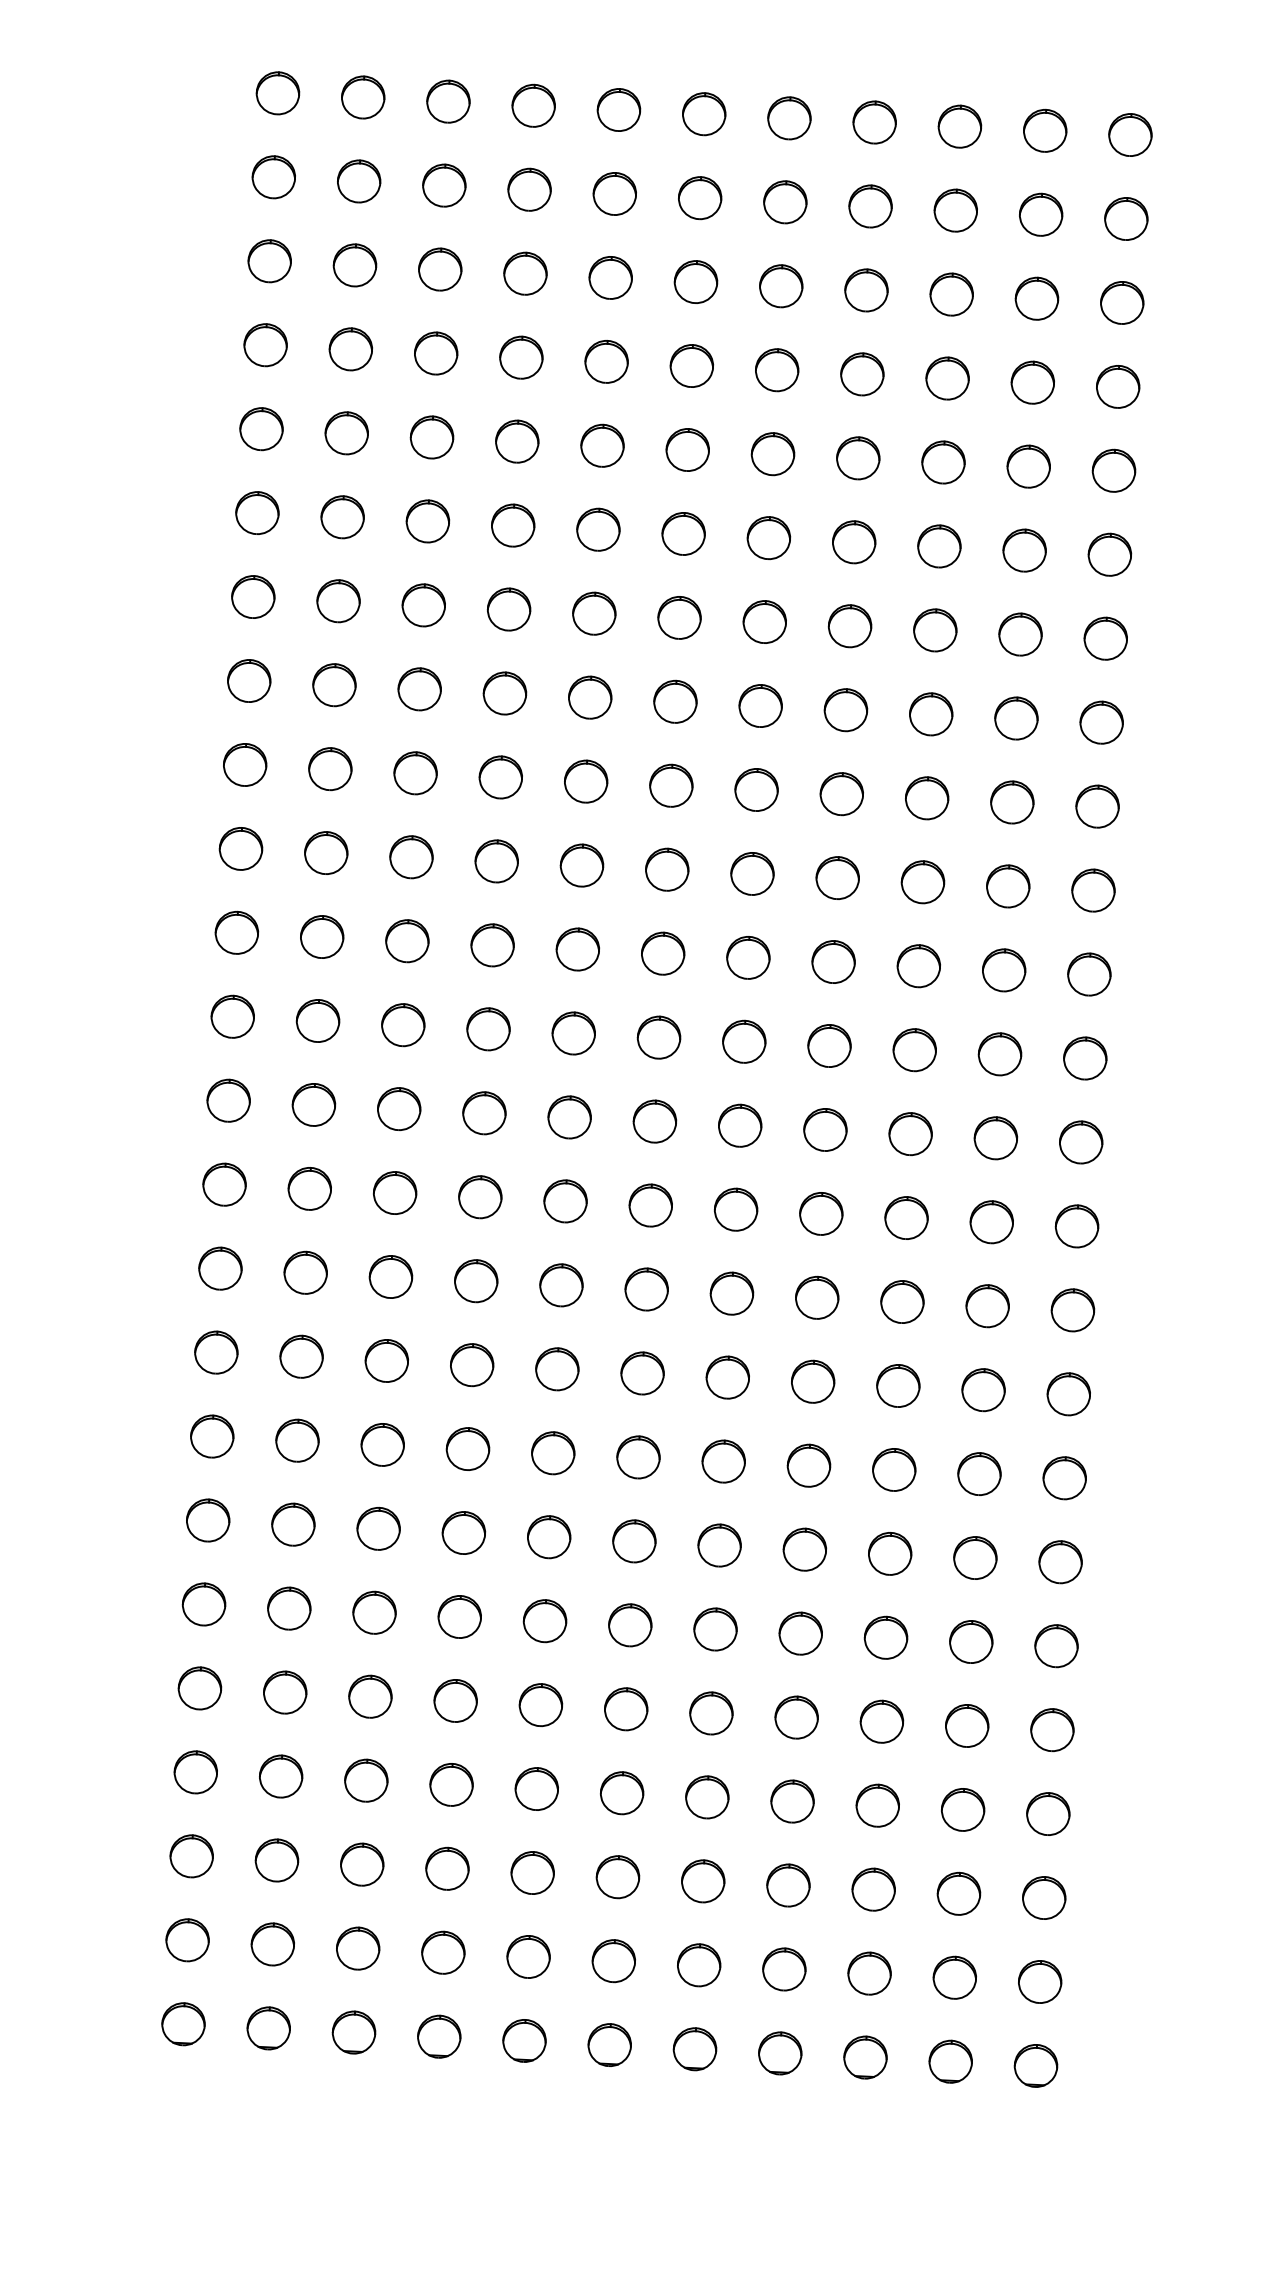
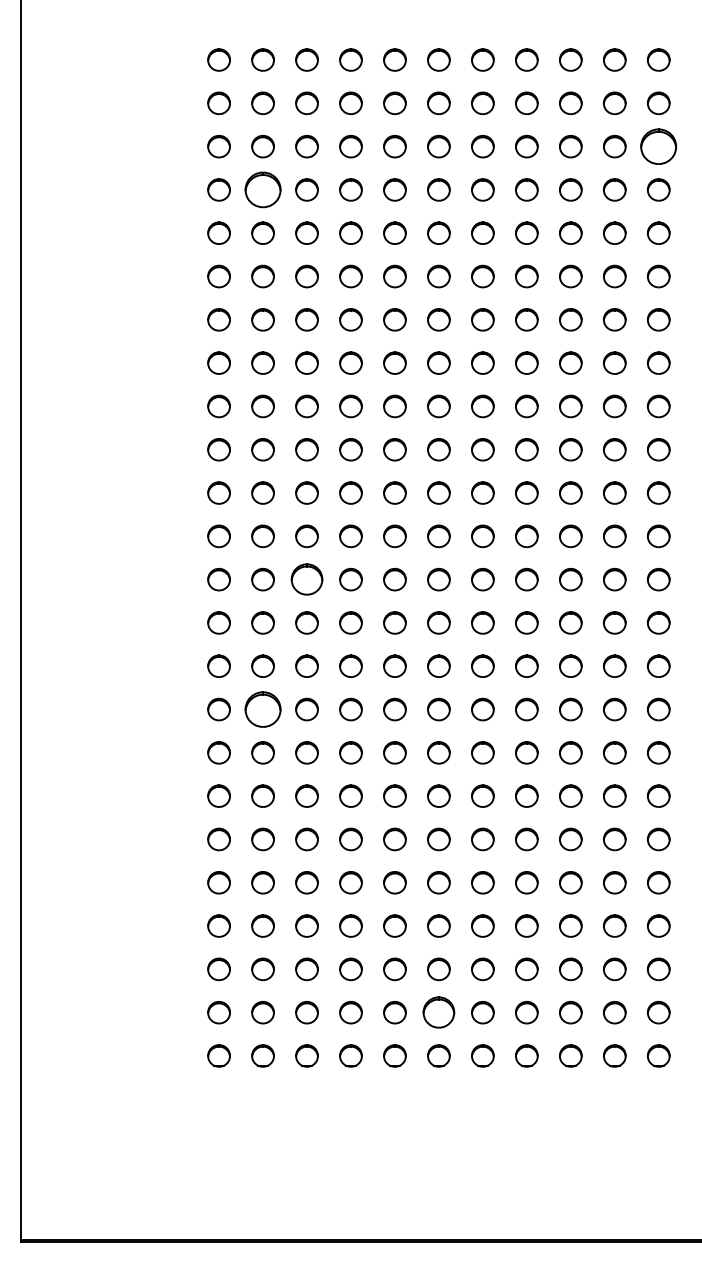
part: (1121, 302) -> (658, 146), size x1.6
part: (349, 348) -> (262, 189), size x1.6
part: (398, 1108) -> (306, 579), size x1.4
part: (300, 1356) -> (262, 709), size x1.6
part: (613, 1960) -> (438, 1012), size x1.4

